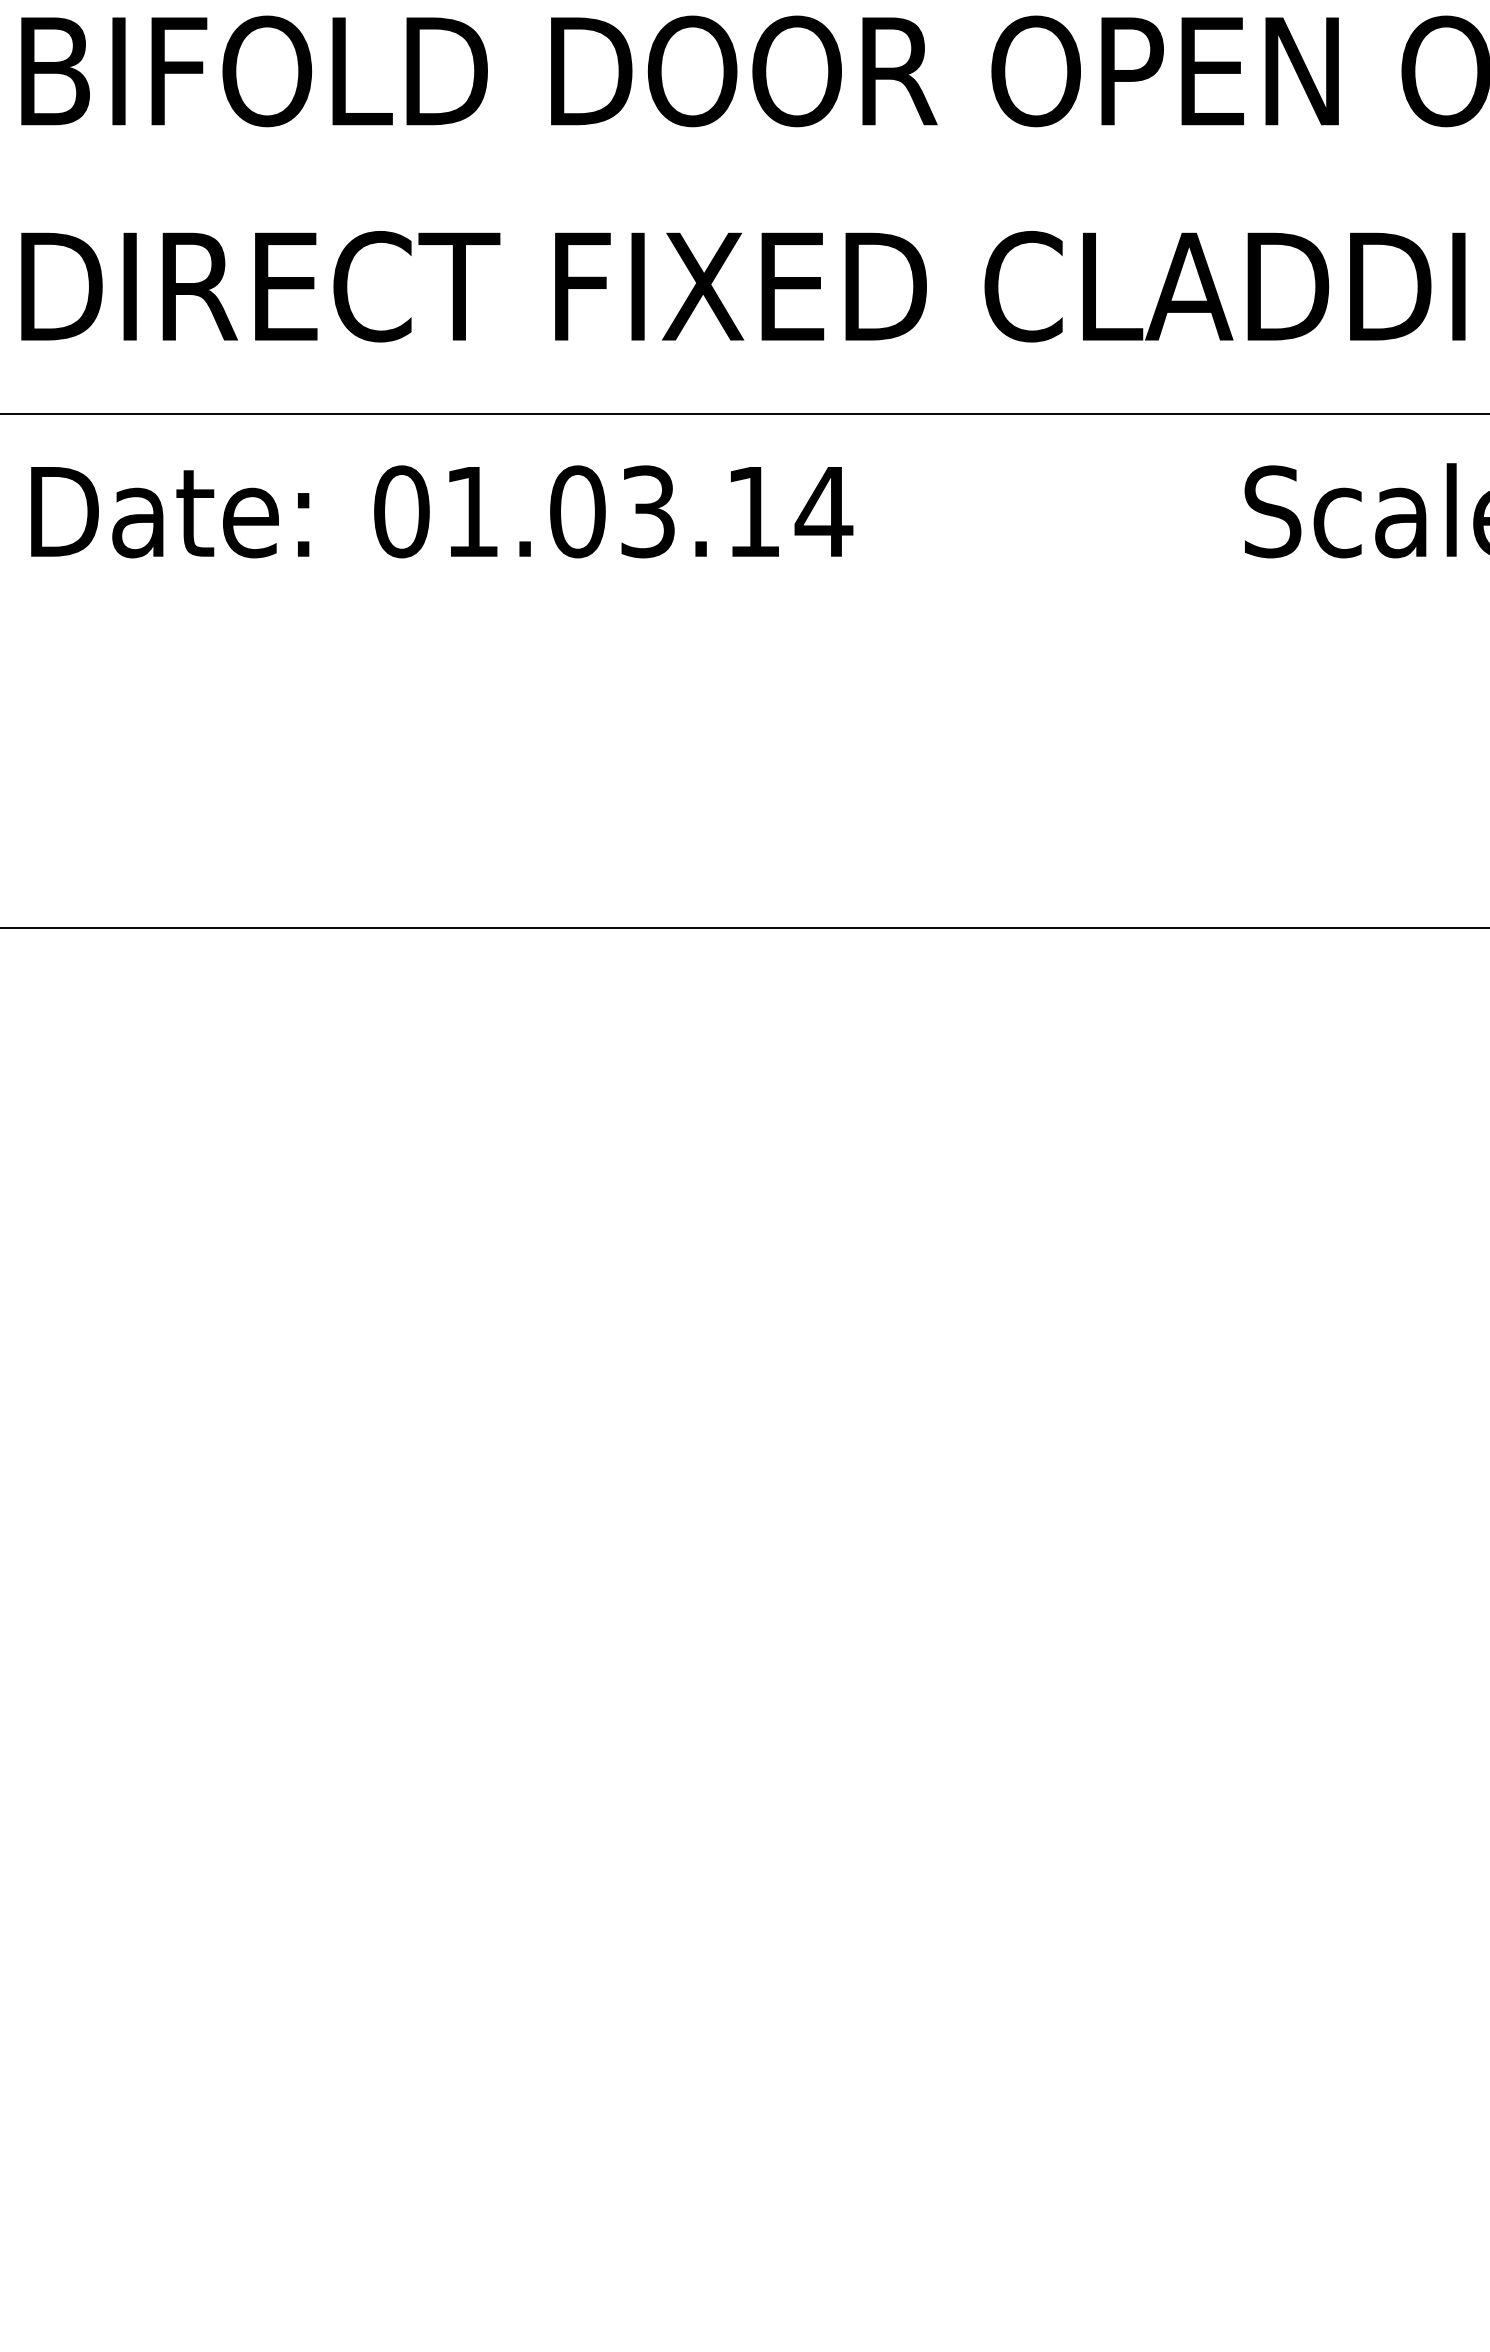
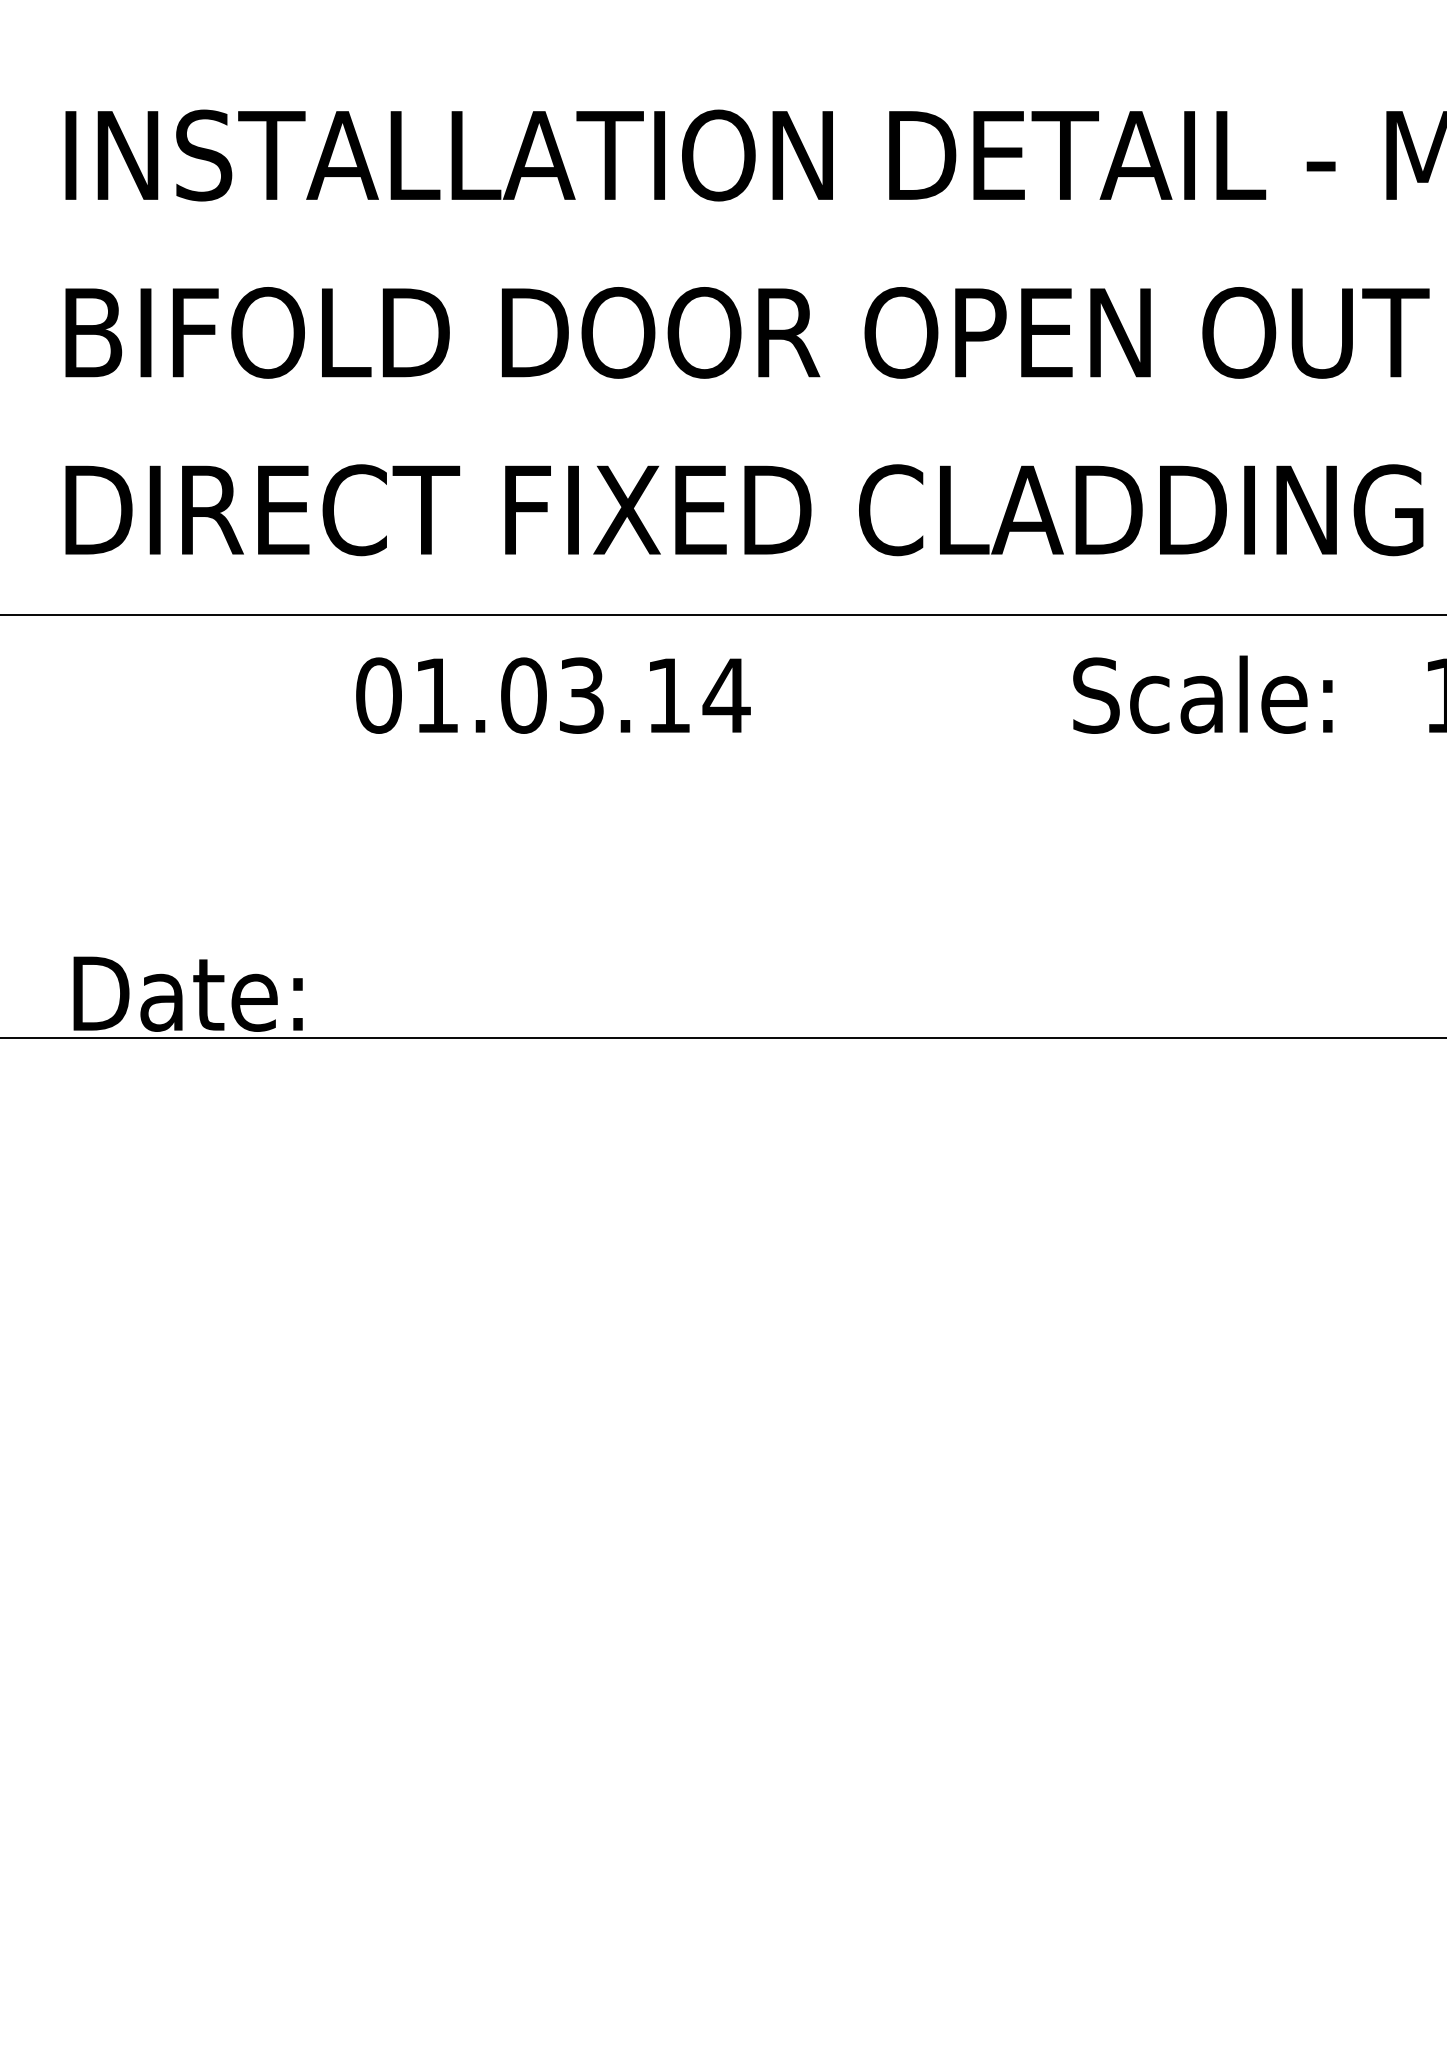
text: (169, 511) -> (187, 993), moved

